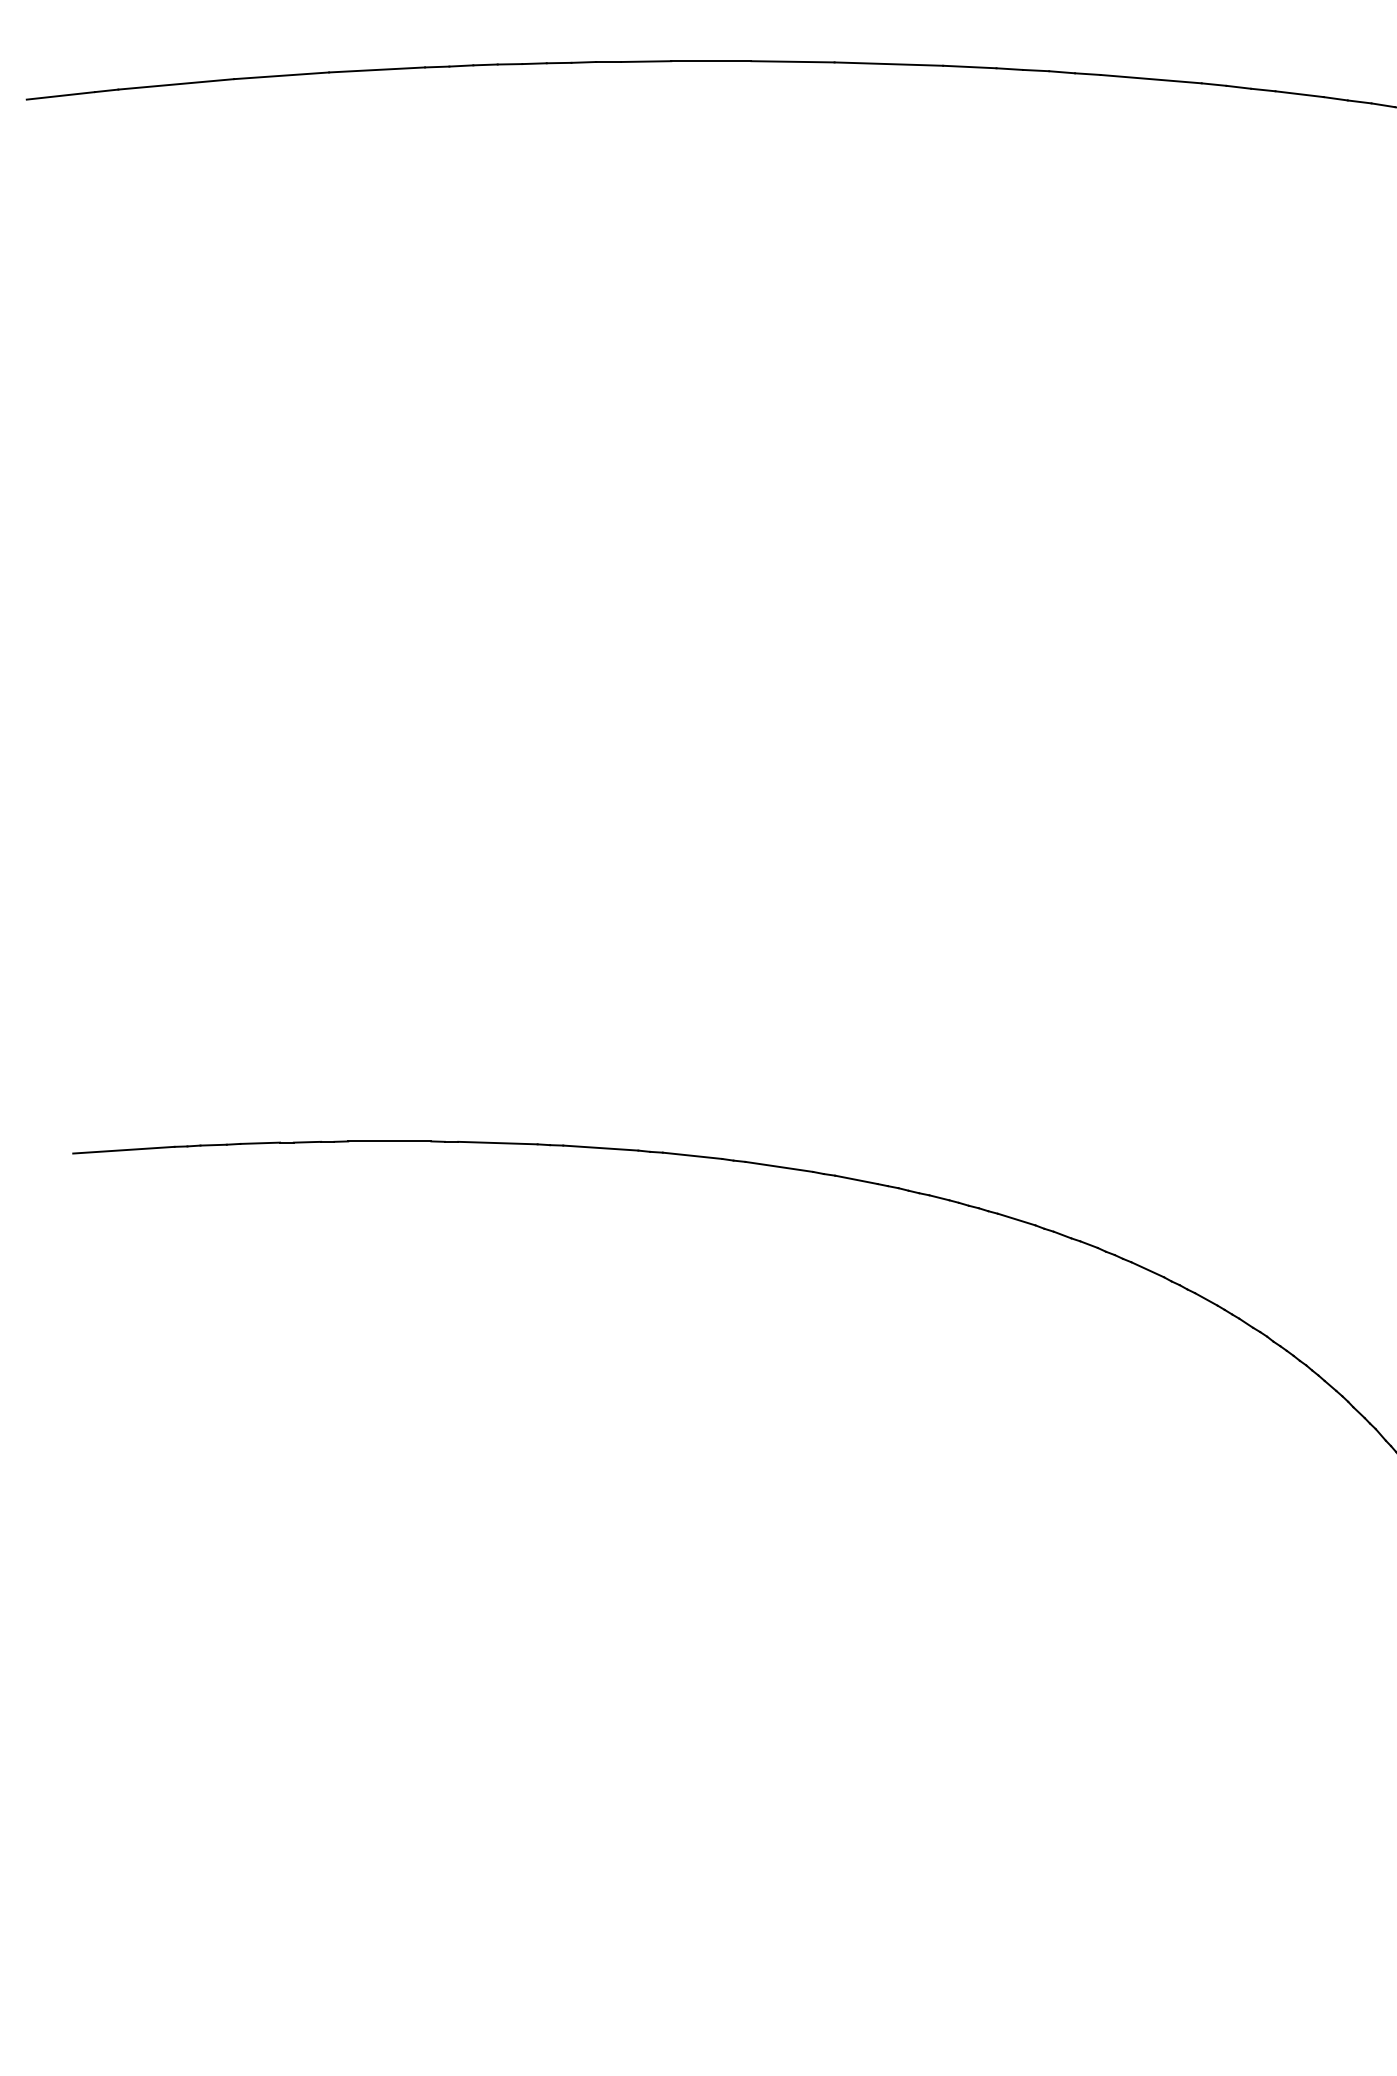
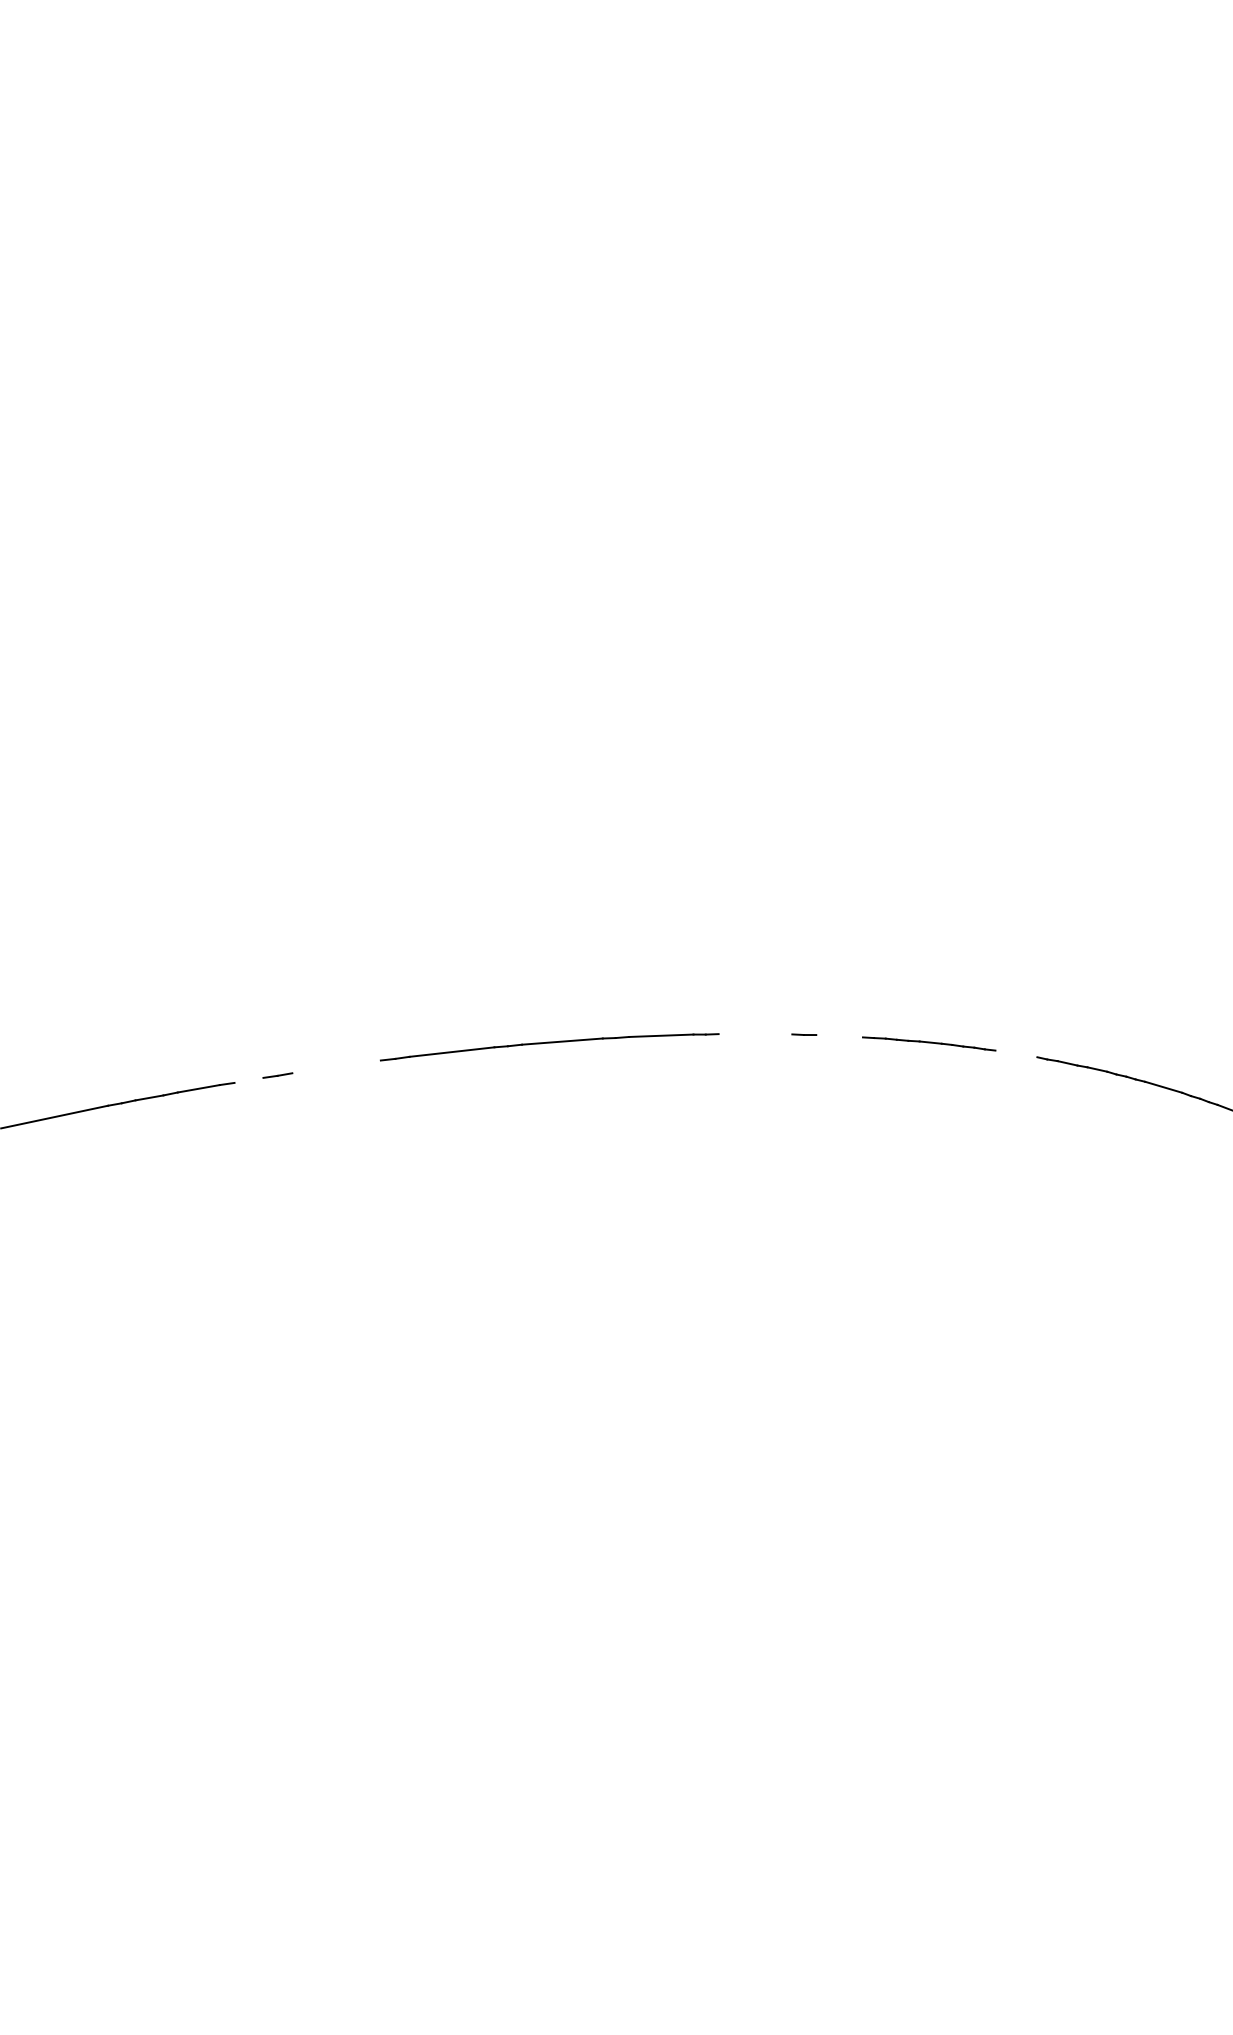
line: (307, 1141) -> (248, 1079), removed
line: (389, 1141) -> (336, 1067), removed
line: (779, 1166) -> (755, 1033), removed
line: (856, 1179) -> (839, 1035), removed
line: (1016, 1219) -> (1016, 1053), removed

